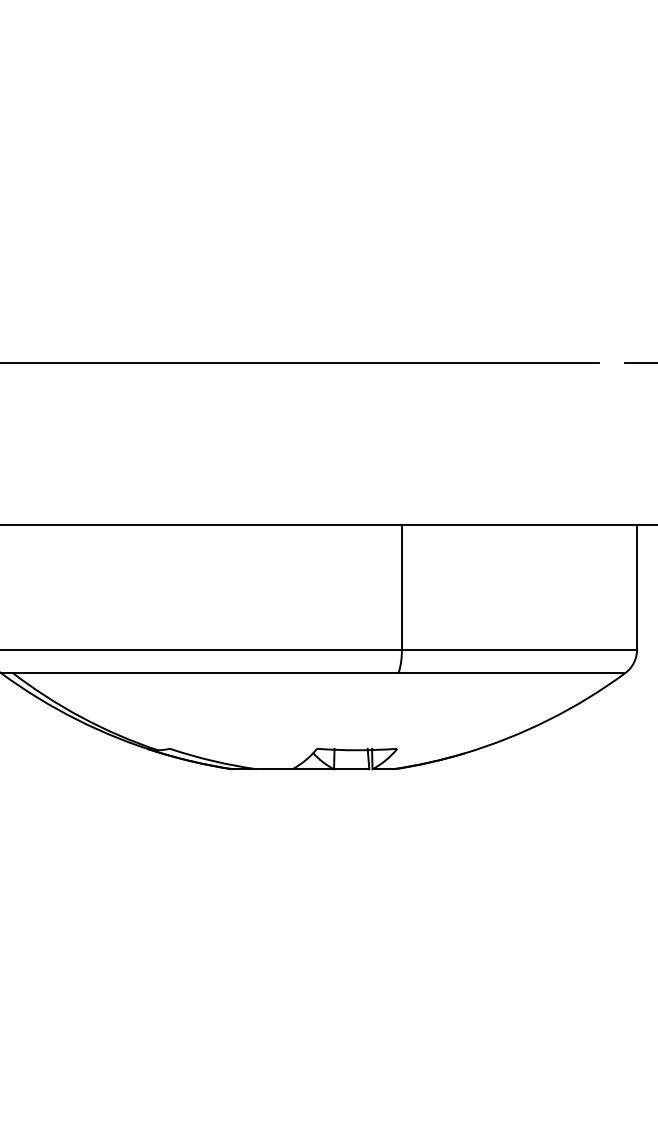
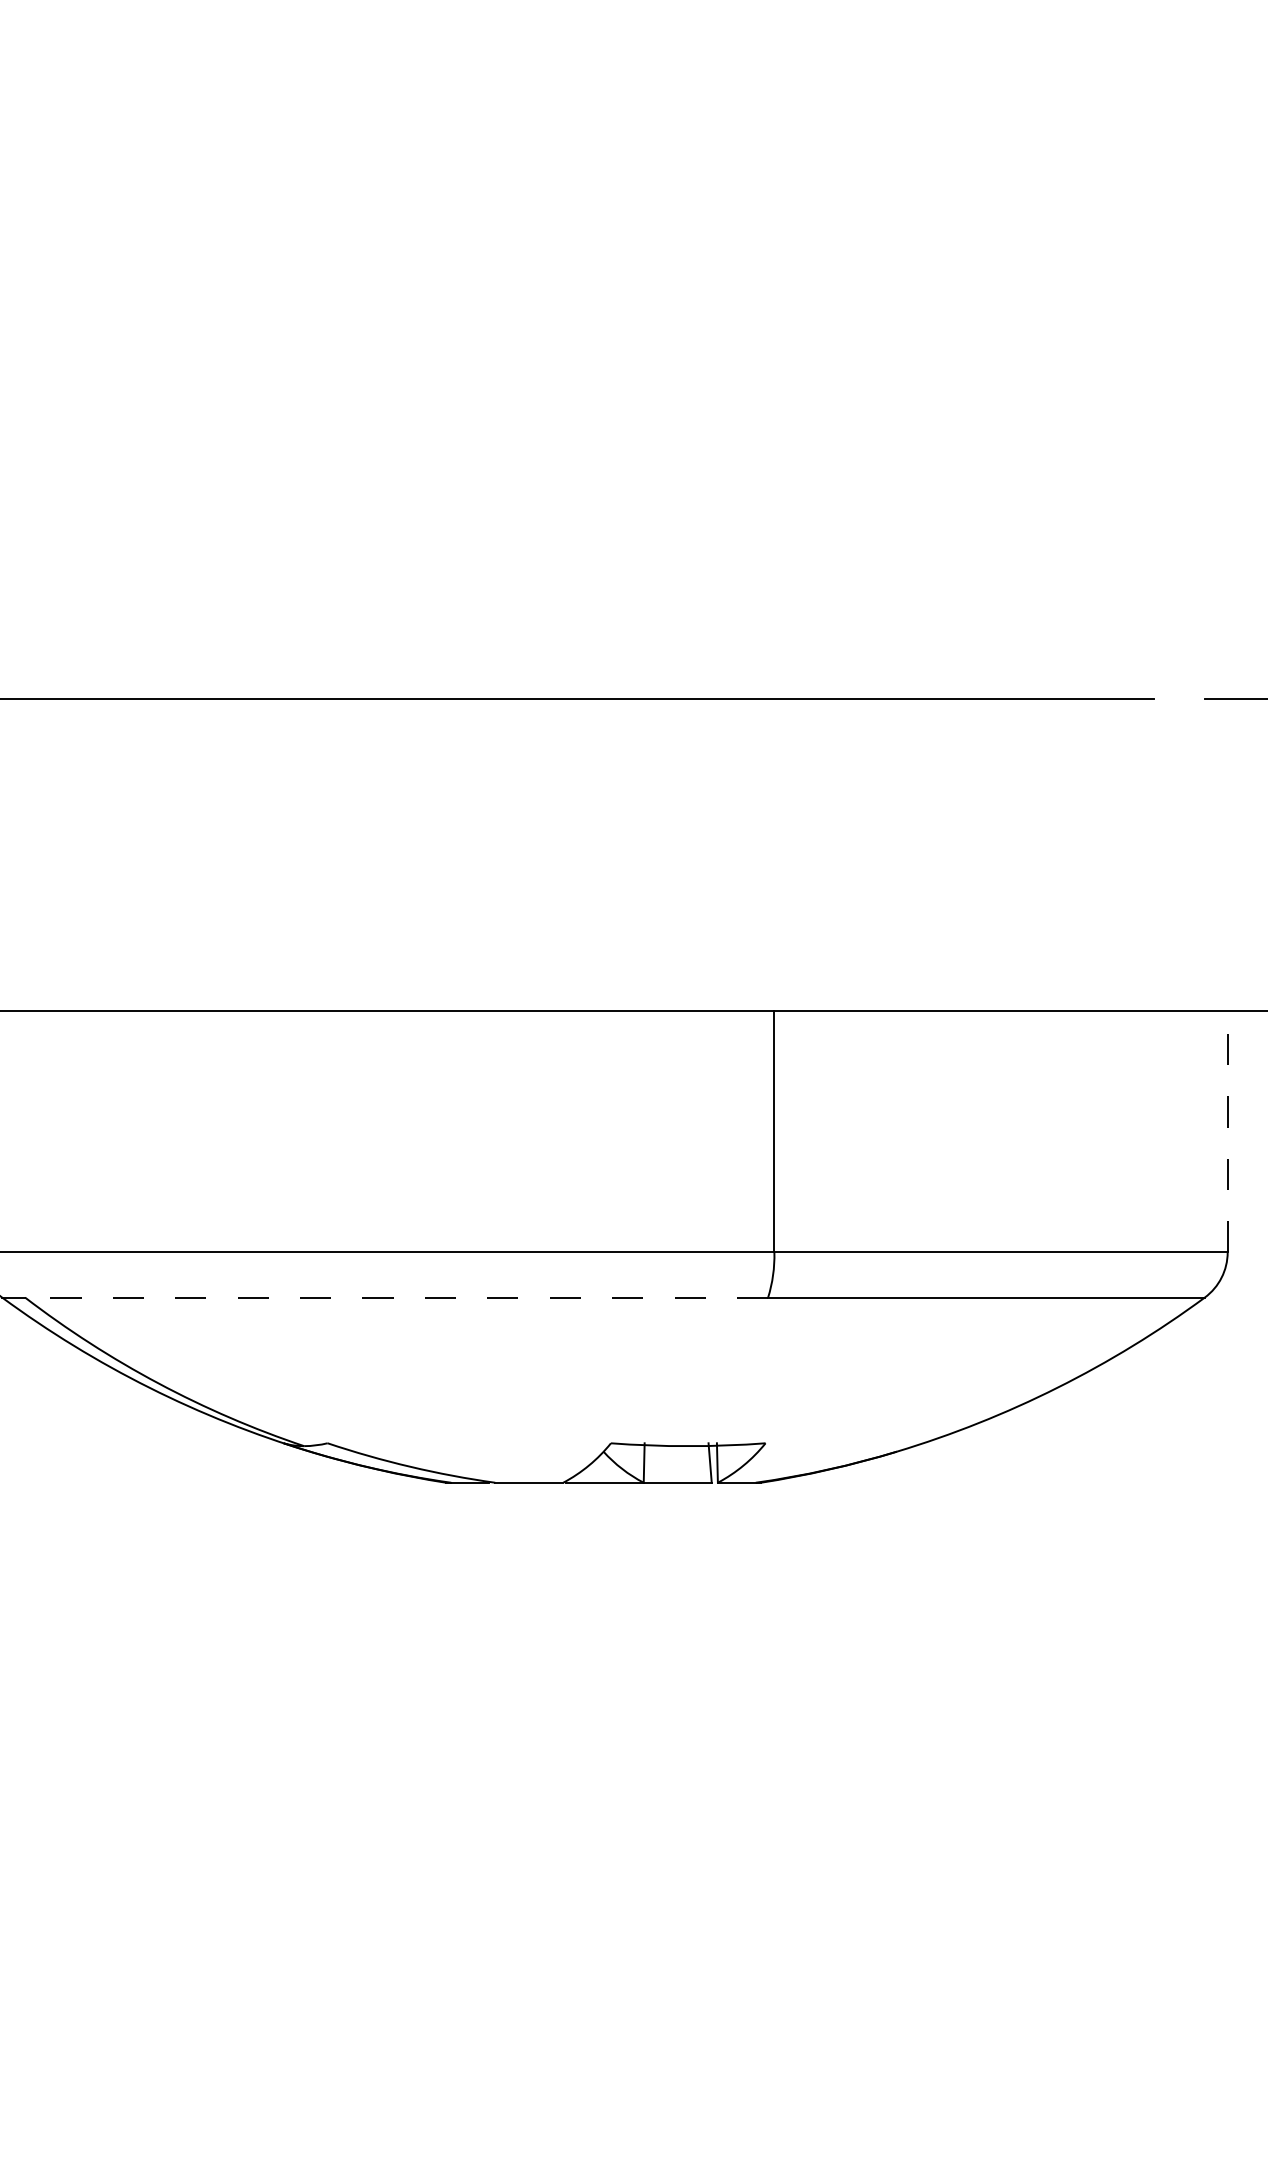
line: (637, 587) -> (1228, 1132), solid -> dashed
line: (205, 673) -> (395, 1298), solid -> dashed

